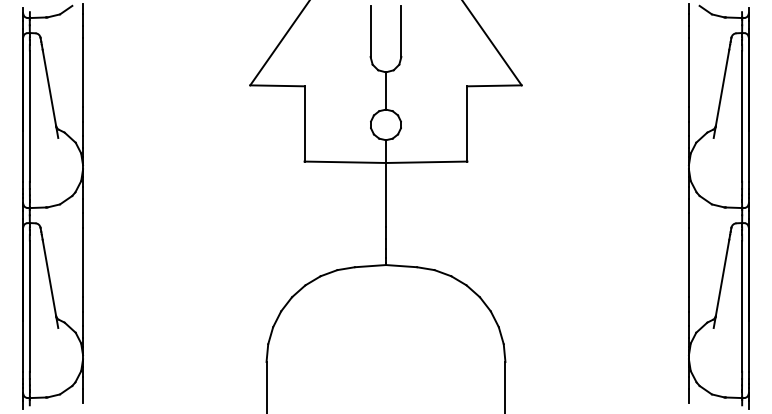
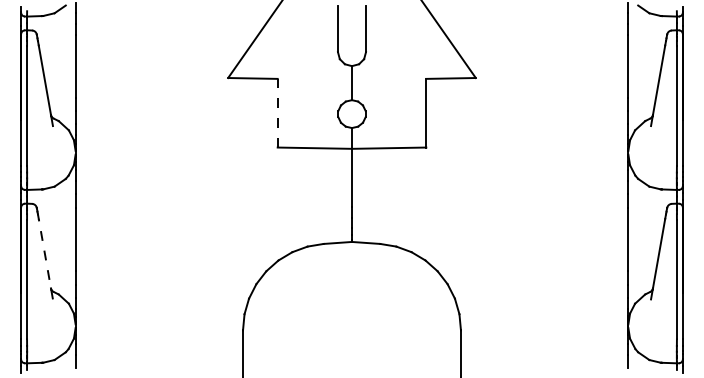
line: (304, 123) -> (277, 112), solid -> dashed
line: (50, 284) -> (45, 259), solid -> dashed

